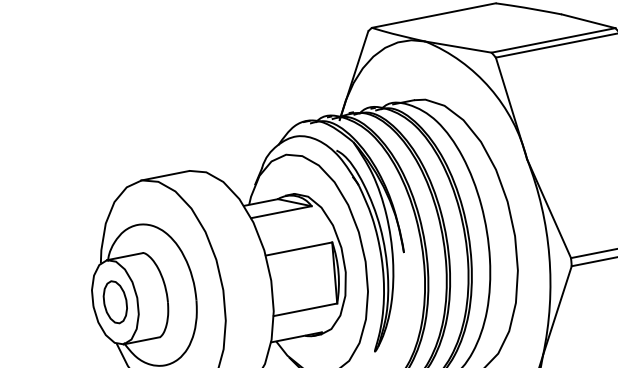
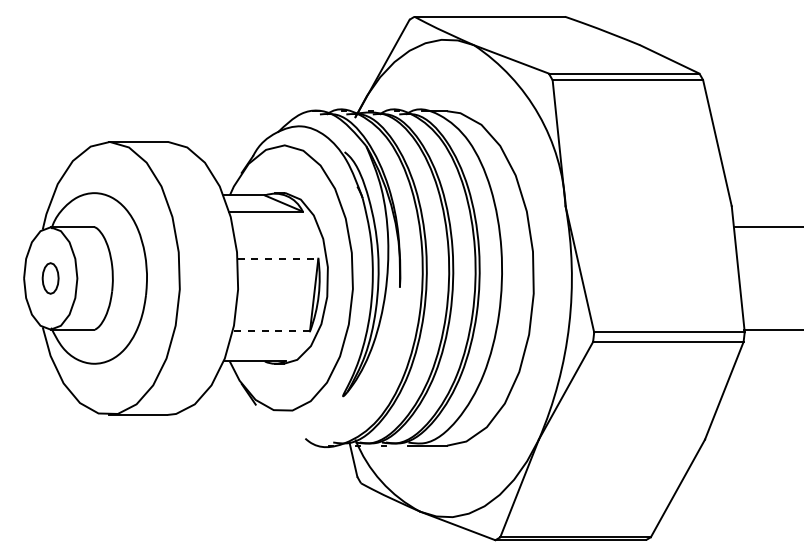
line: (299, 248) -> (278, 258), solid -> dashed
part: (115, 302) -> (50, 278), size x0.6
line: (305, 309) -> (271, 331), solid -> dashed

